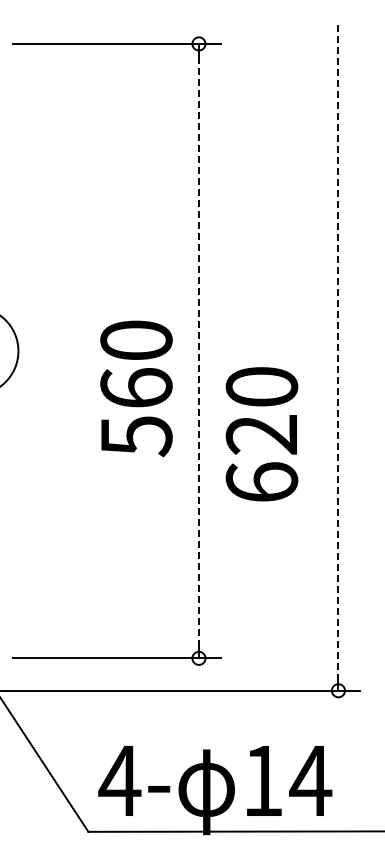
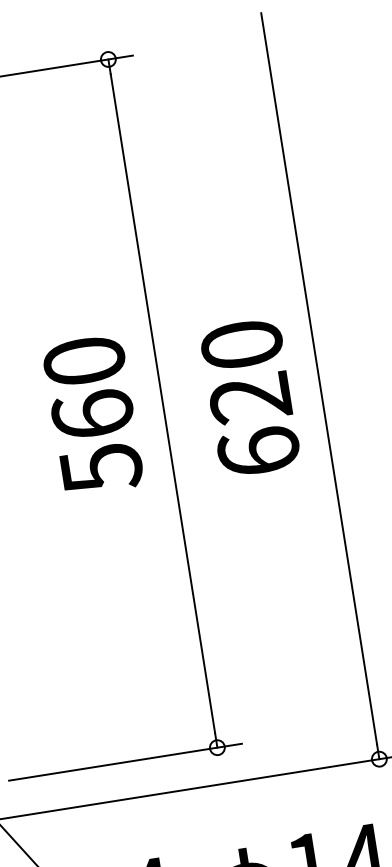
line: (198, 351) -> (162, 404), dashed -> solid
line: (338, 351) -> (319, 379), dashed -> solid
text: (136, 388) -> (92, 415), moved
text: (261, 434) -> (249, 398), moved

